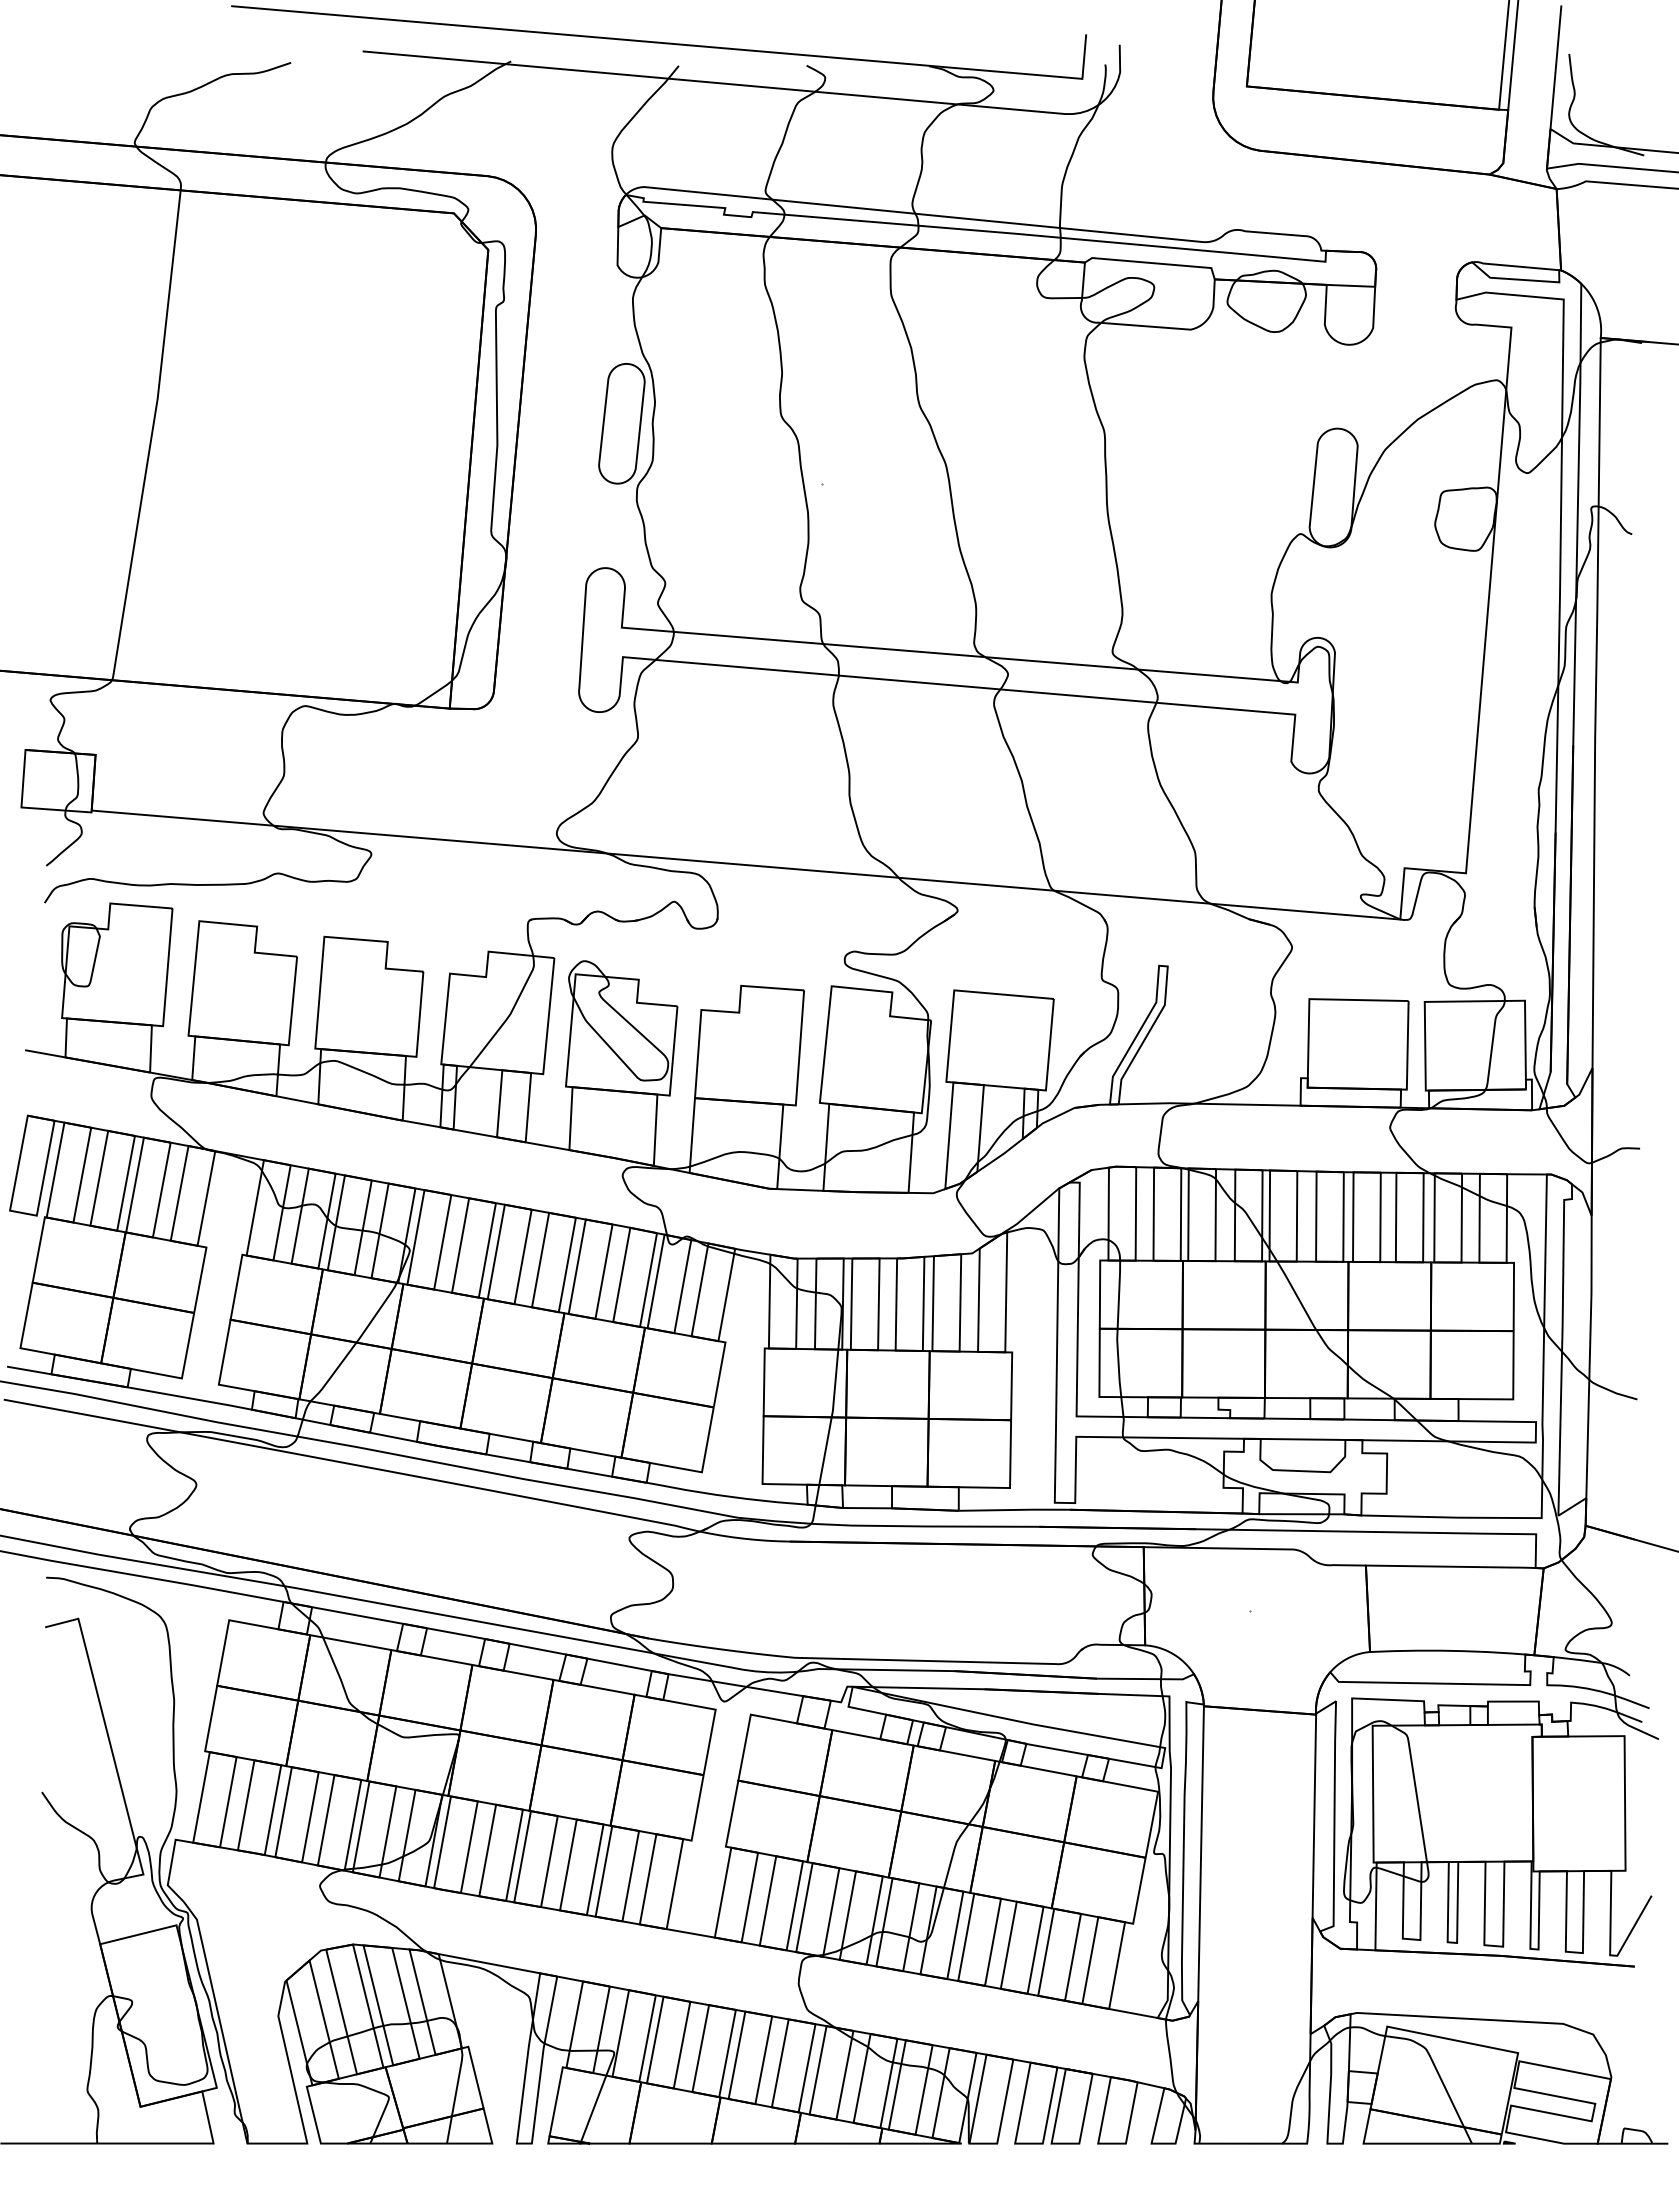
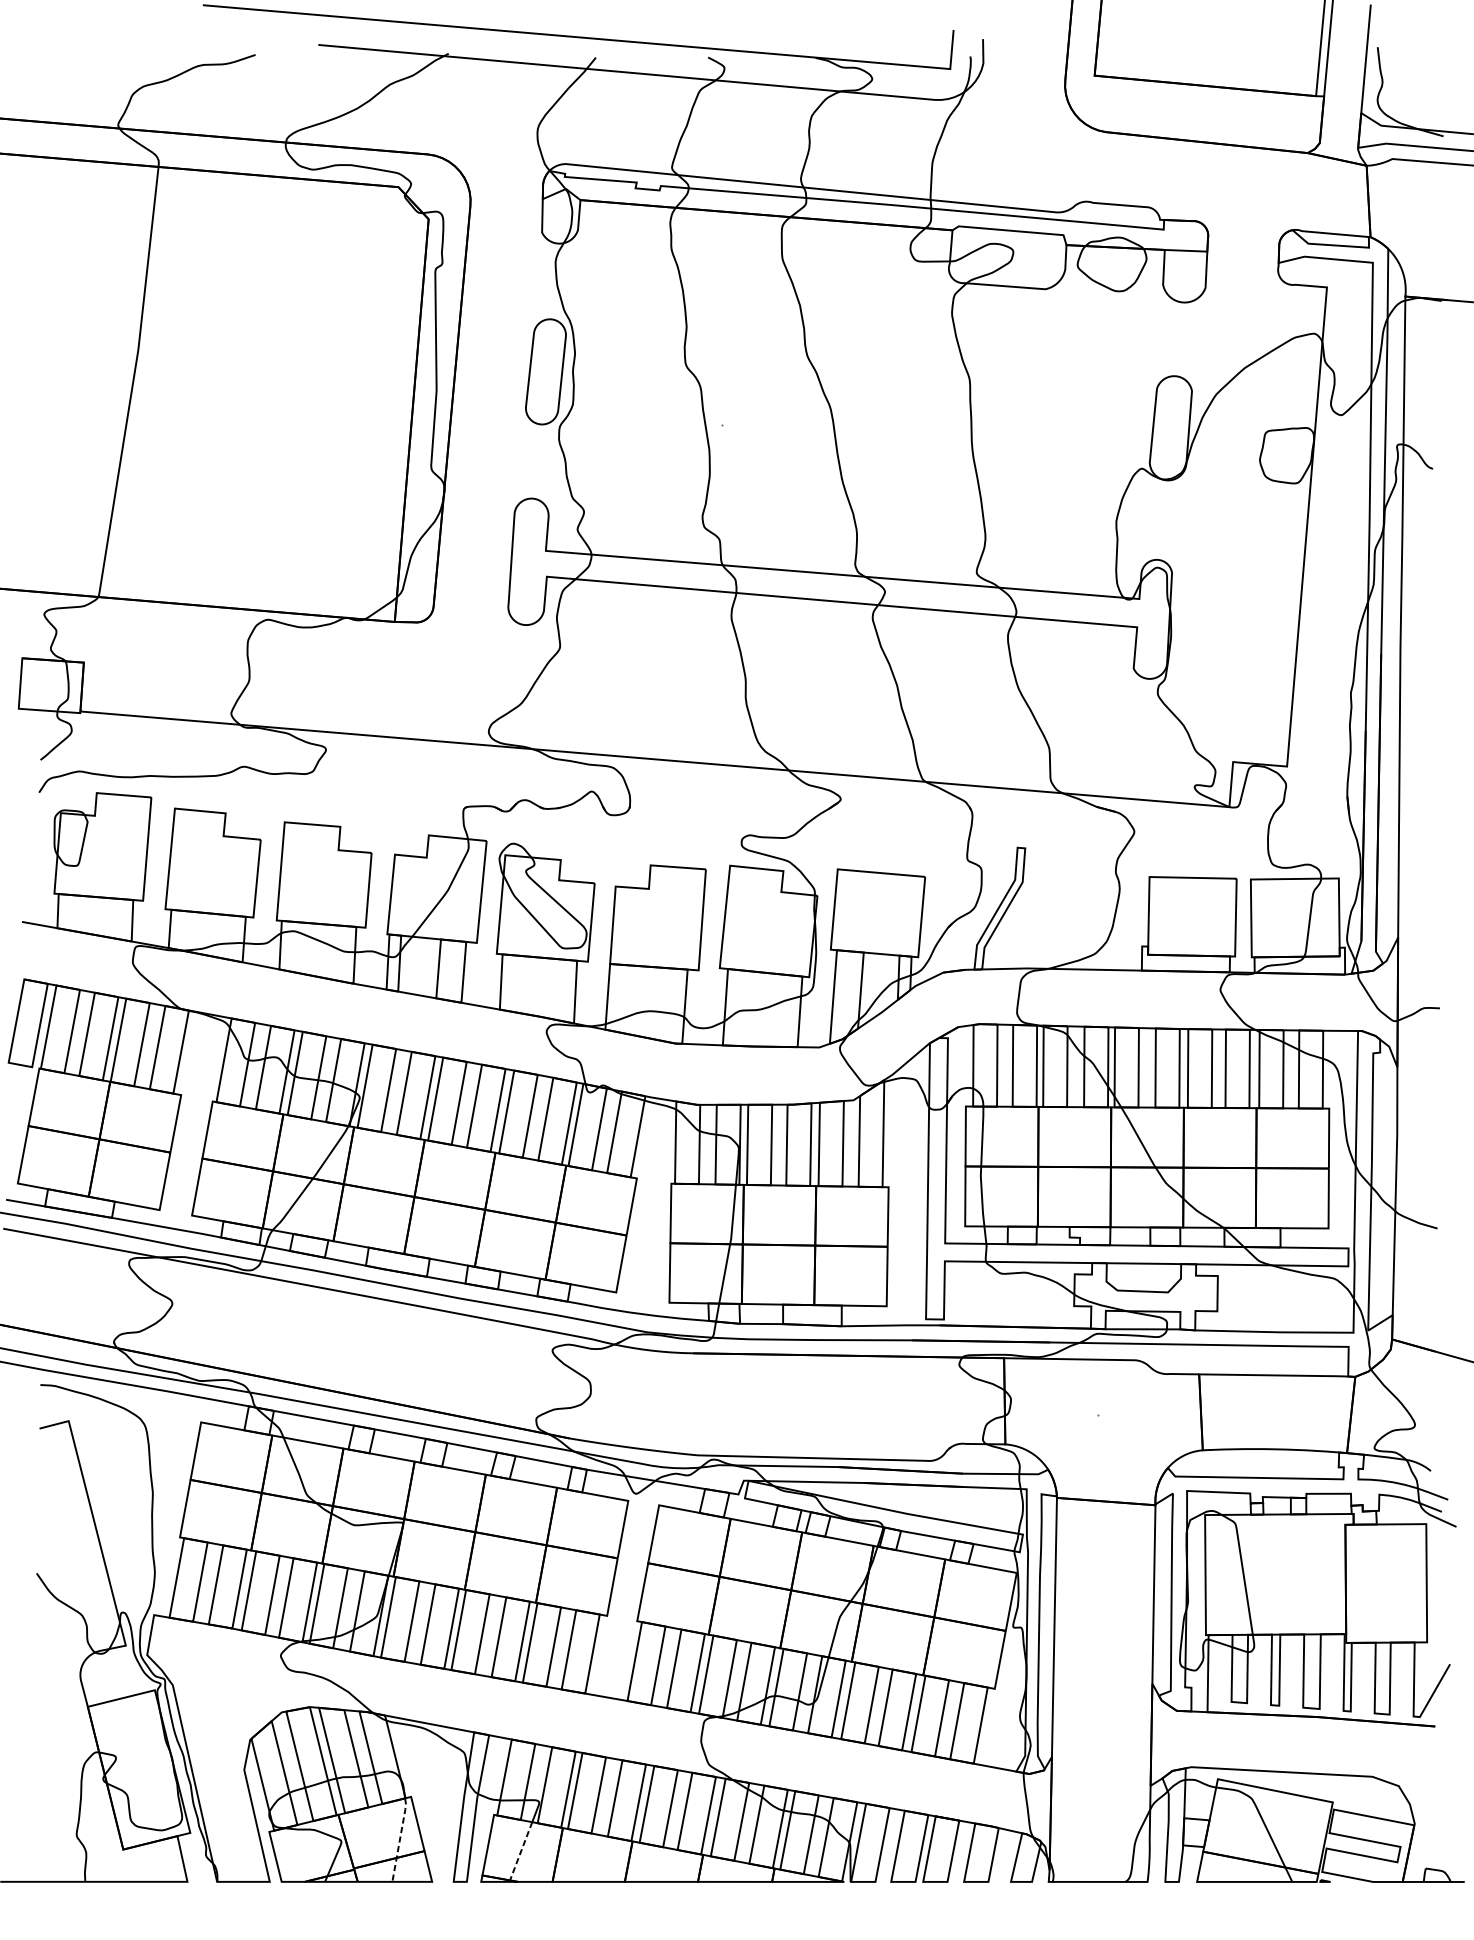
line: (455, 2094) -> (399, 1838), solid -> dashed
line: (593, 2110) -> (521, 1852), solid -> dashed

